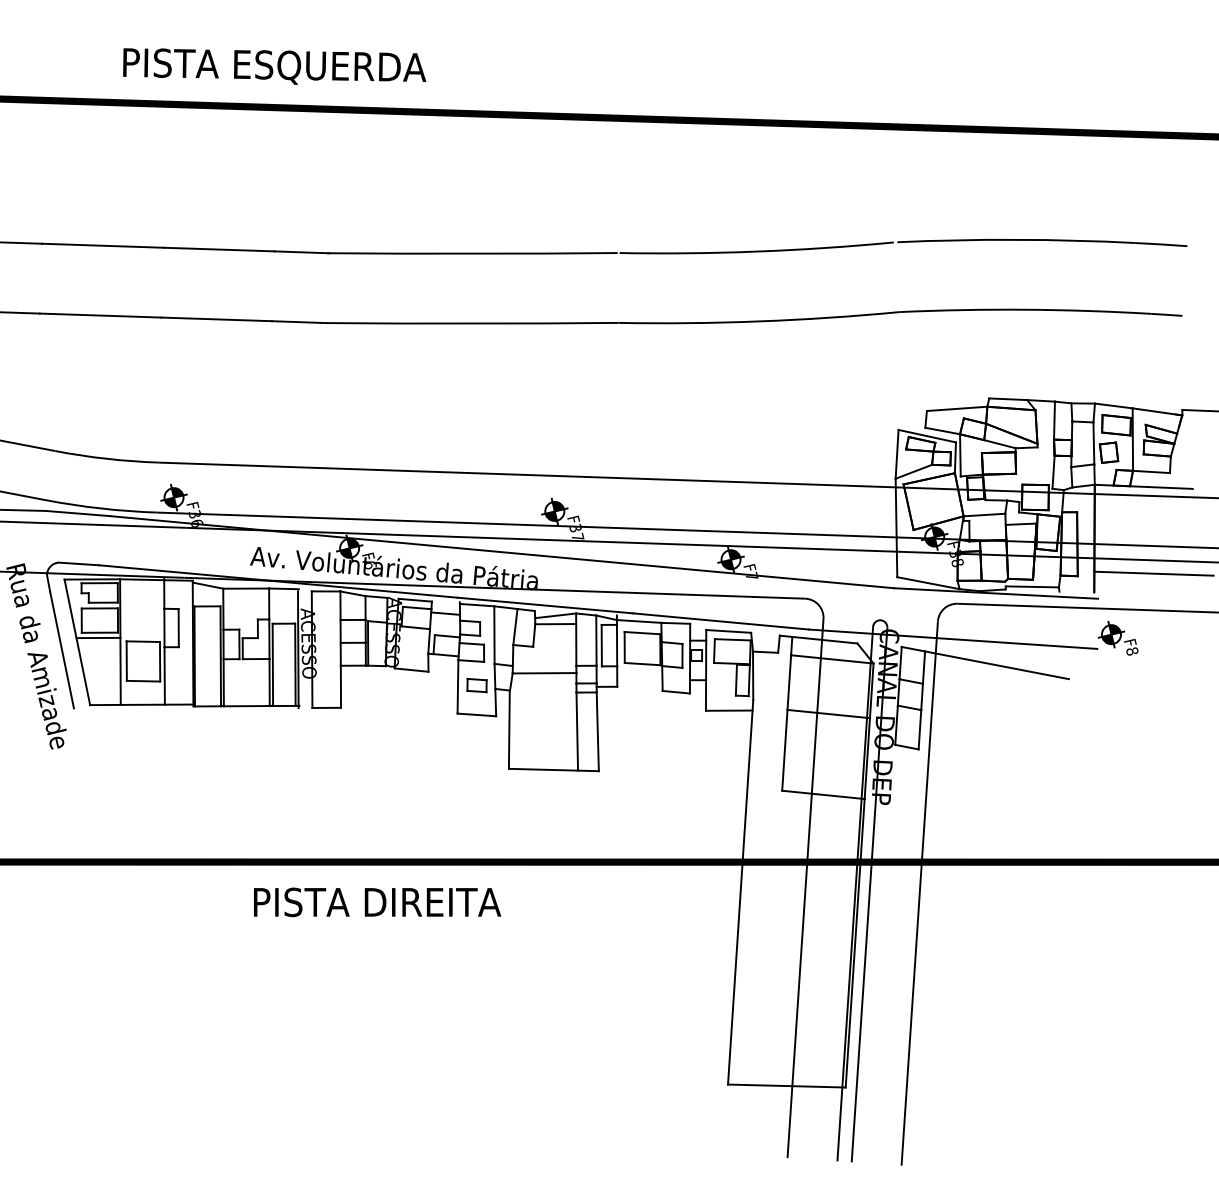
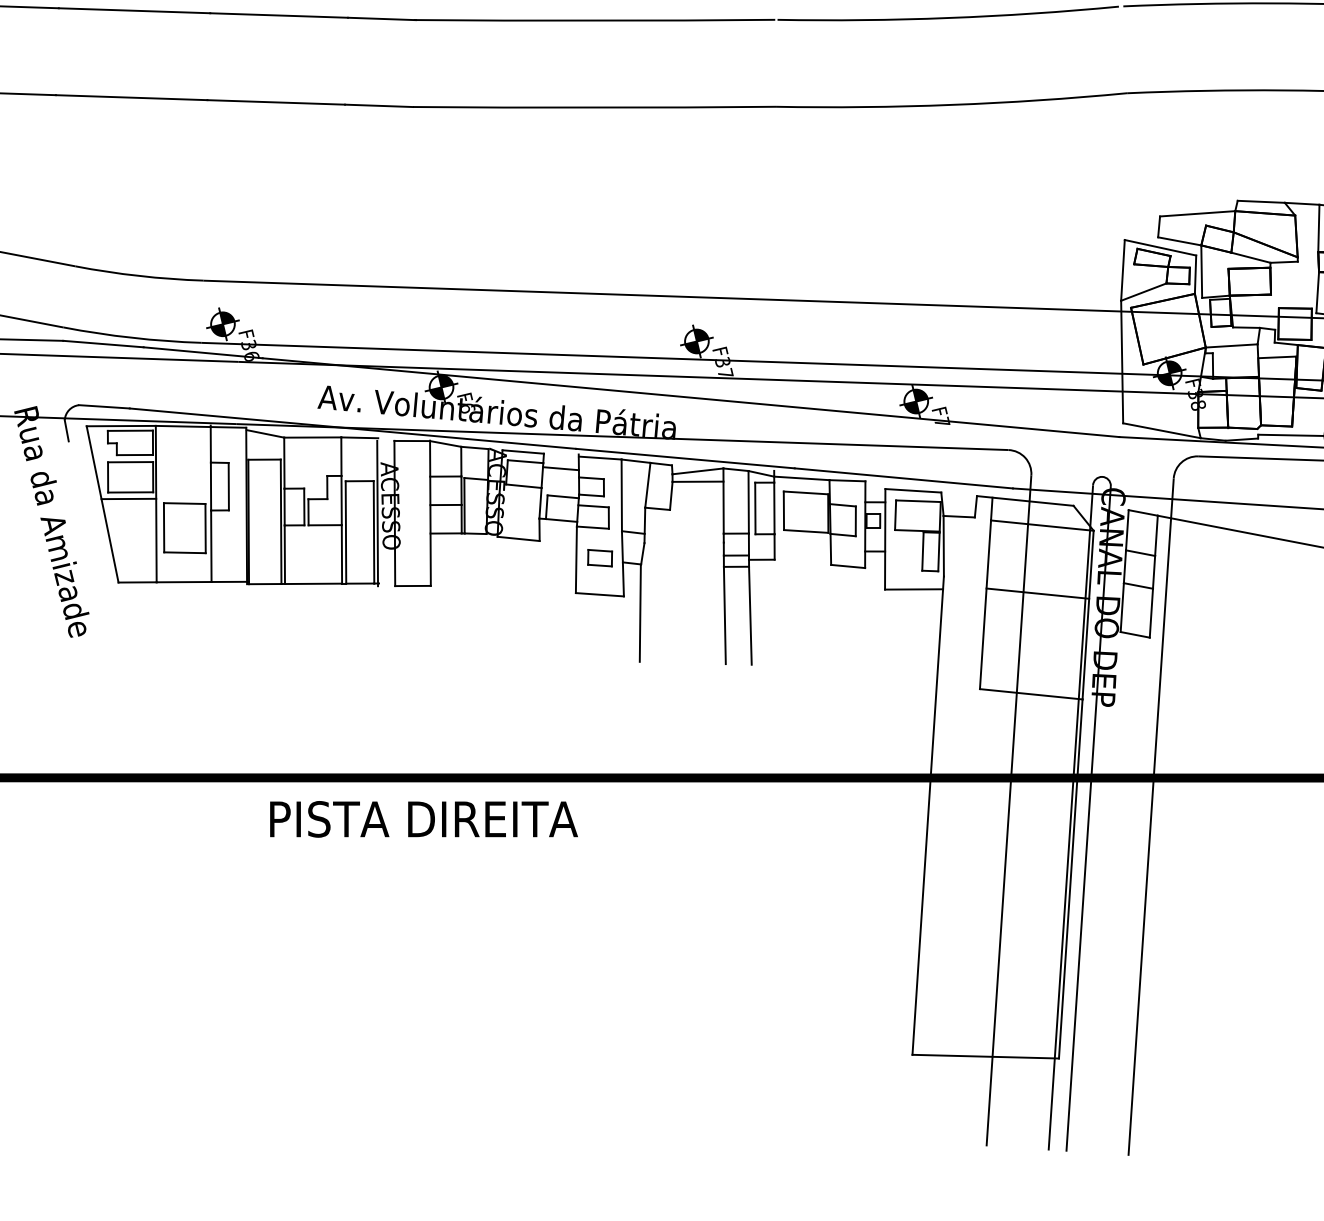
line: (61, 649) -> (82, 513), removed
line: (544, 673) -> (684, 543), removed
line: (553, 769) -> (695, 662), removed
text: (377, 902) -> (423, 819), moved

